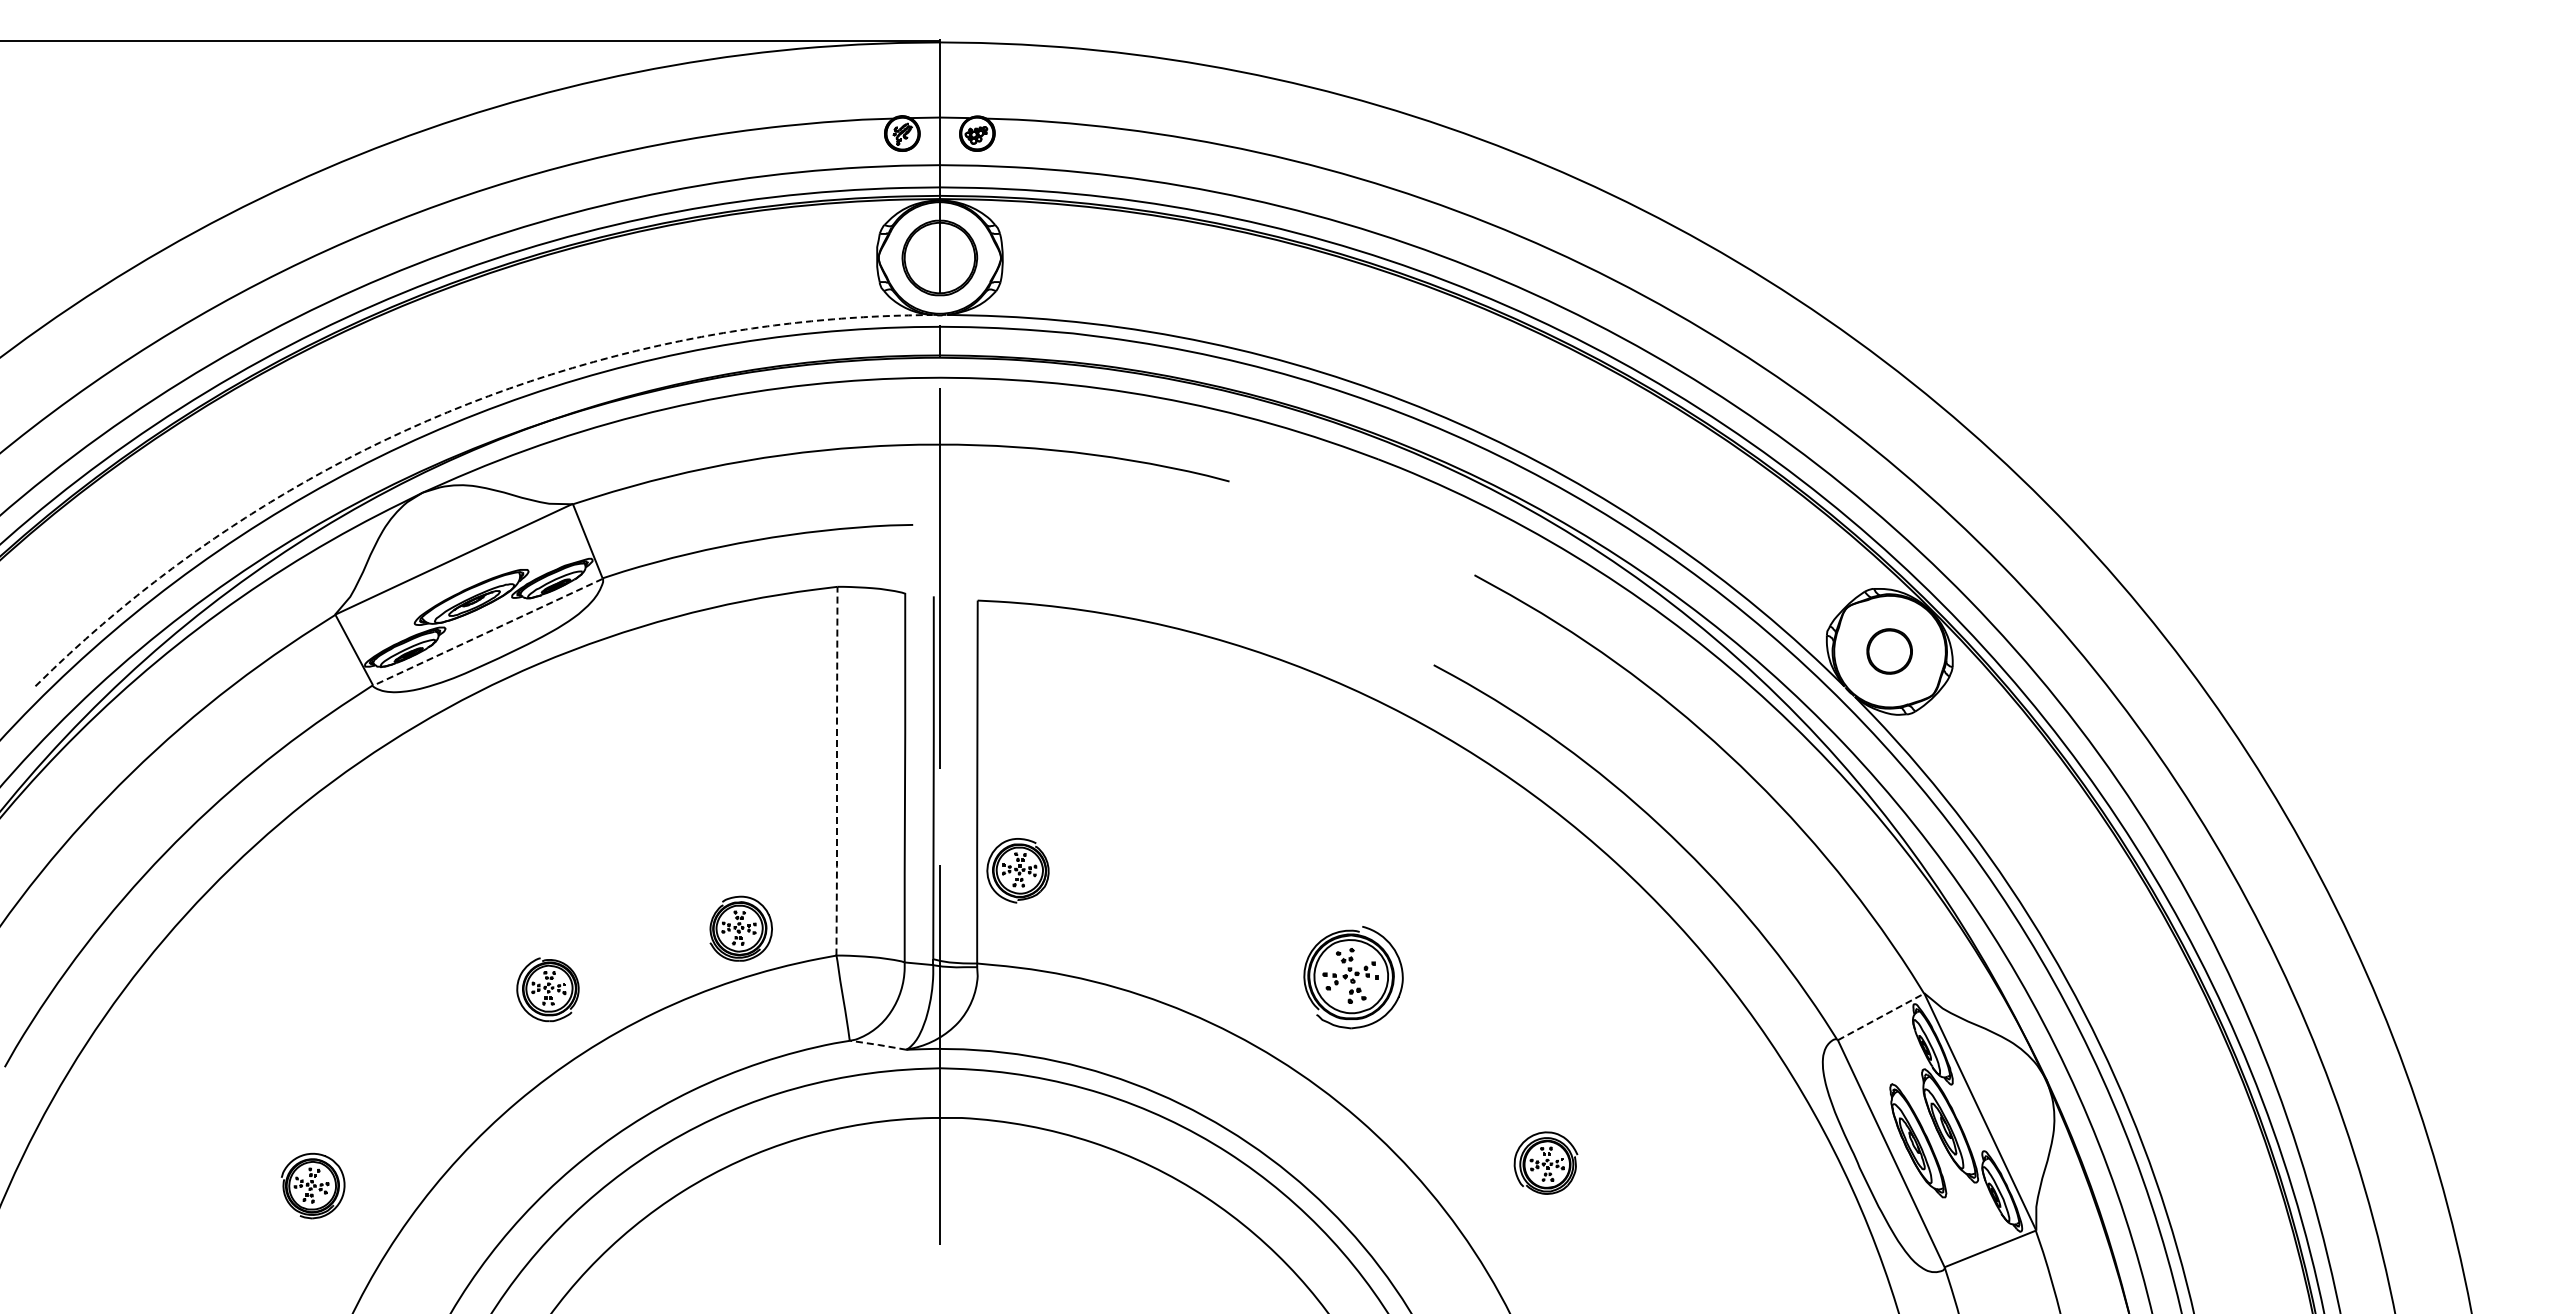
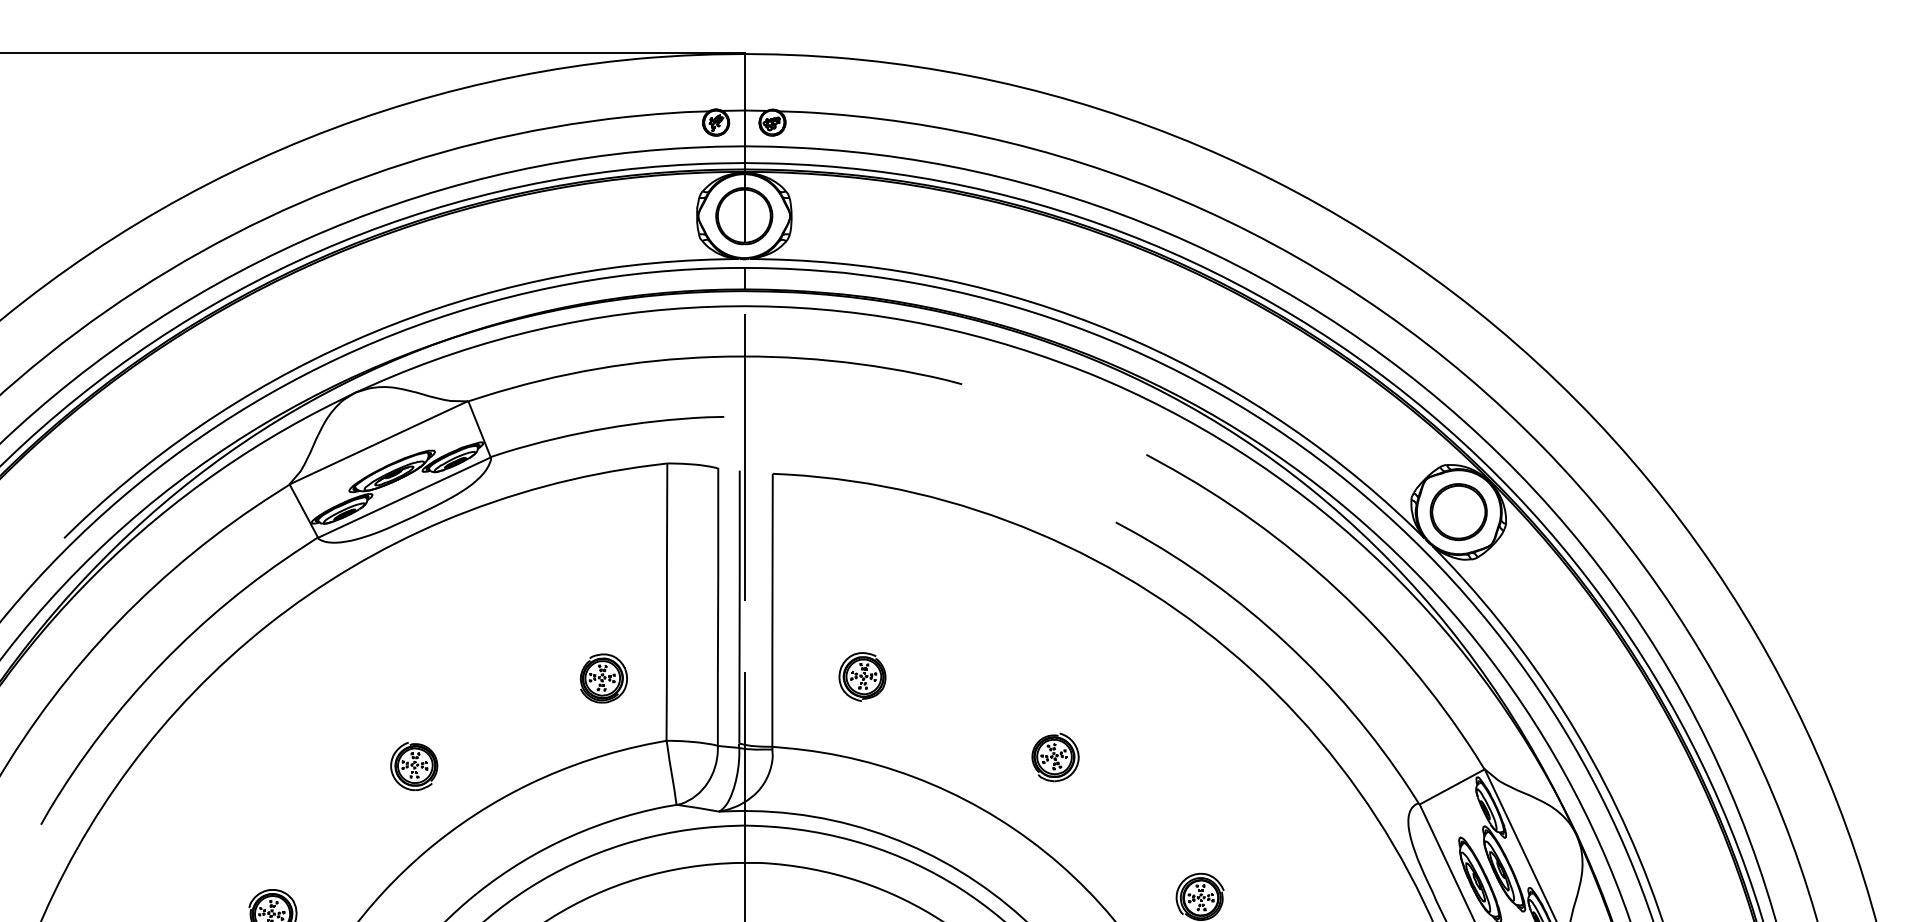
line: (447, 412) -> (373, 332), dashed -> solid
line: (487, 632) -> (404, 497), dashed -> solid
part: (1889, 651) -> (1458, 512), size x1.67
line: (836, 771) -> (666, 602), dashed -> solid
part: (1017, 870) -> (862, 676), moved
part: (740, 928) -> (603, 678), moved
part: (1353, 977) -> (1055, 757), size x0.62
part: (547, 989) -> (413, 766), moved
line: (1881, 1016) -> (1452, 786), dashed -> solid
line: (878, 1044) -> (698, 807), dashed -> solid

